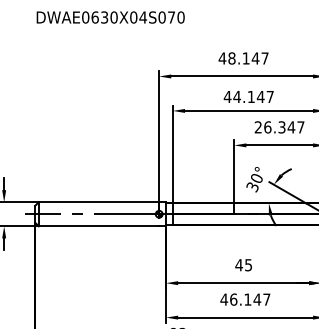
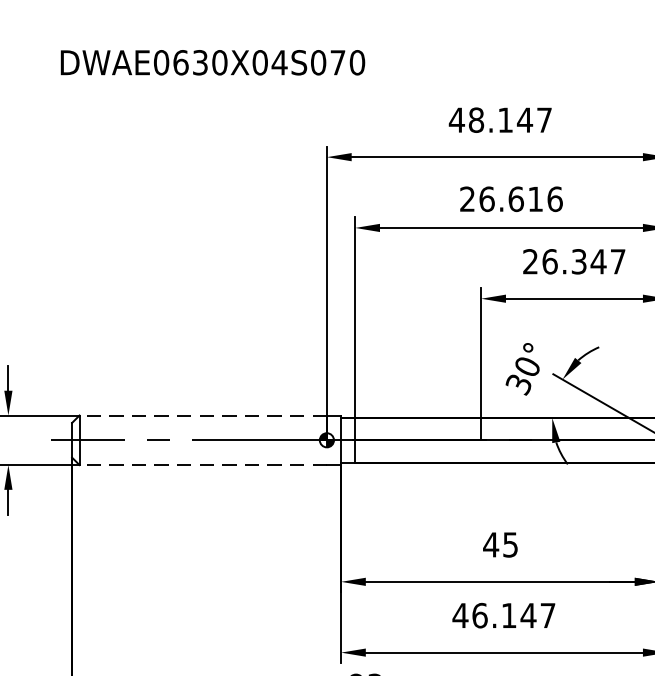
text: (110, 17) -> (212, 62), moved
text: (248, 96) -> (510, 198), 44.147 -> 26.616
line: (98, 202) -> (202, 416), solid -> dashed
line: (98, 226) -> (202, 465), solid -> dashed

